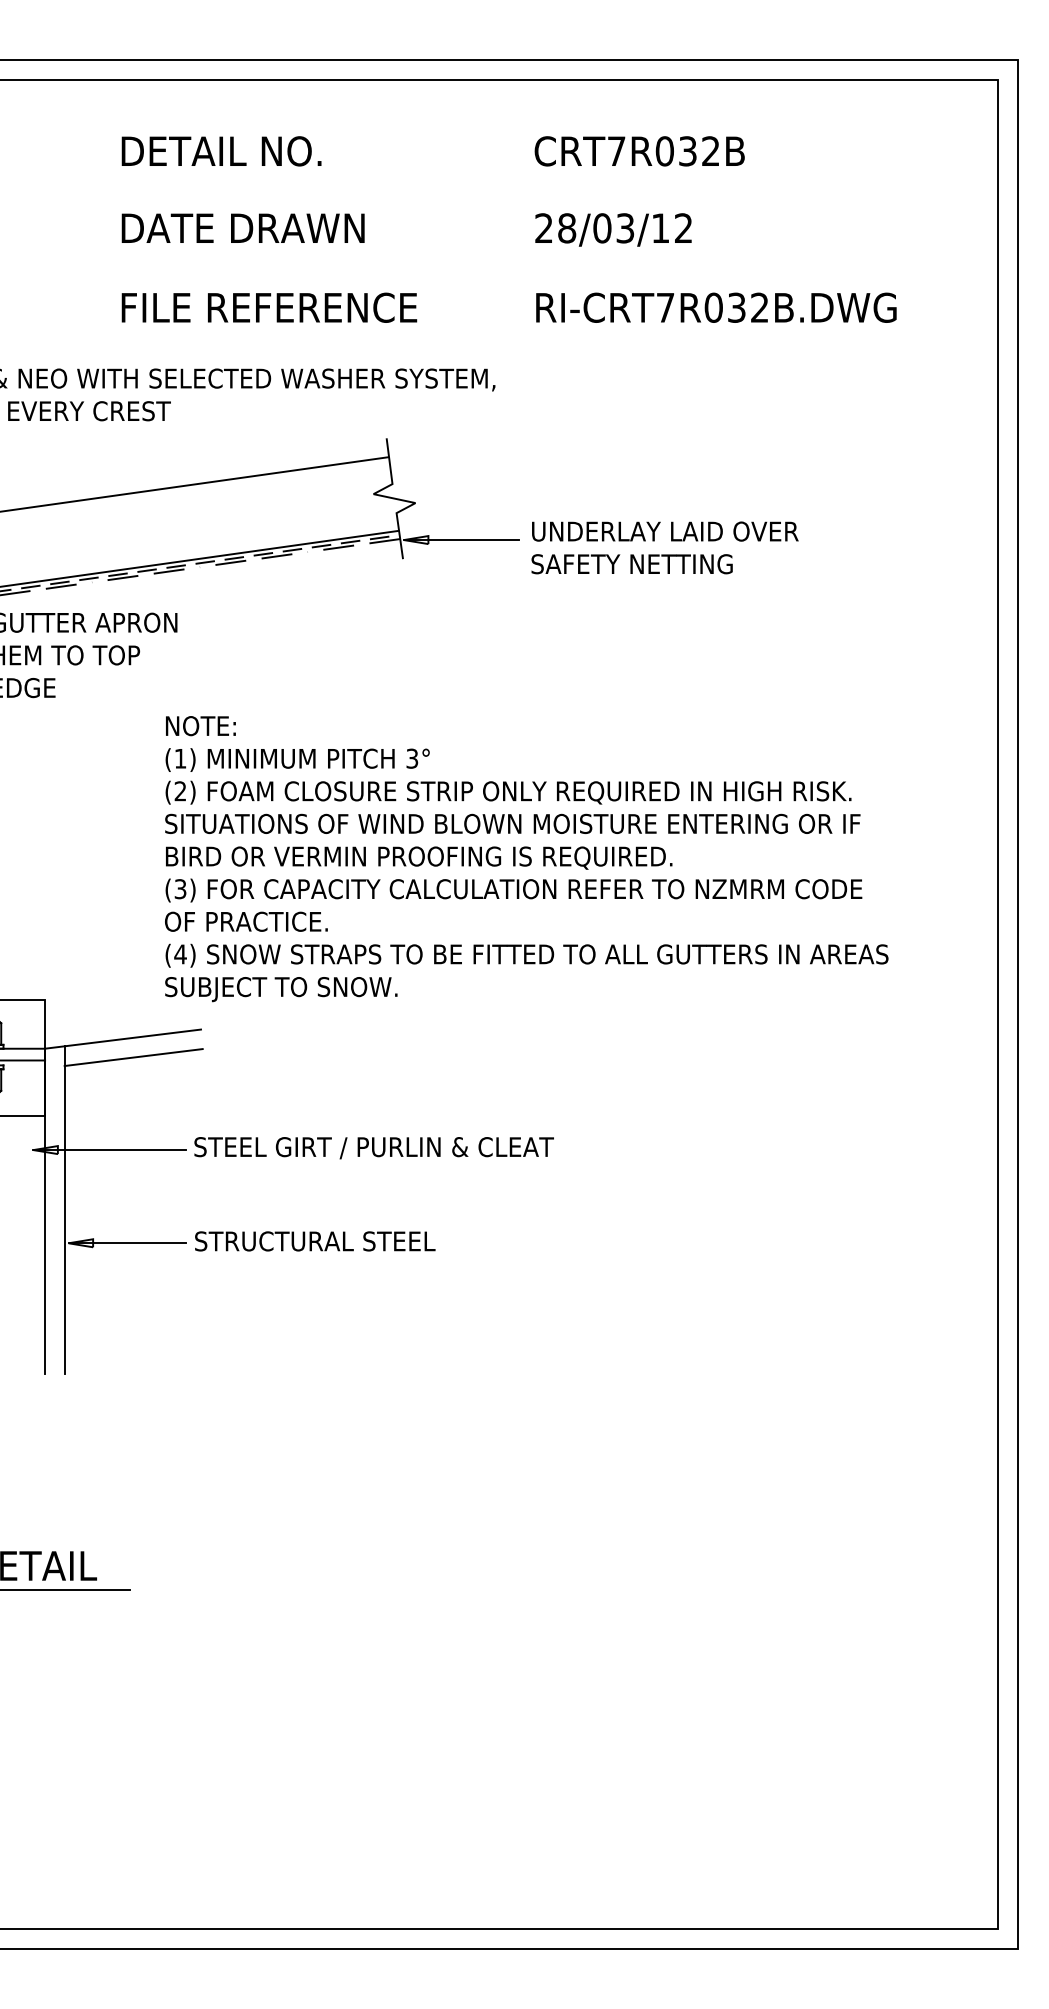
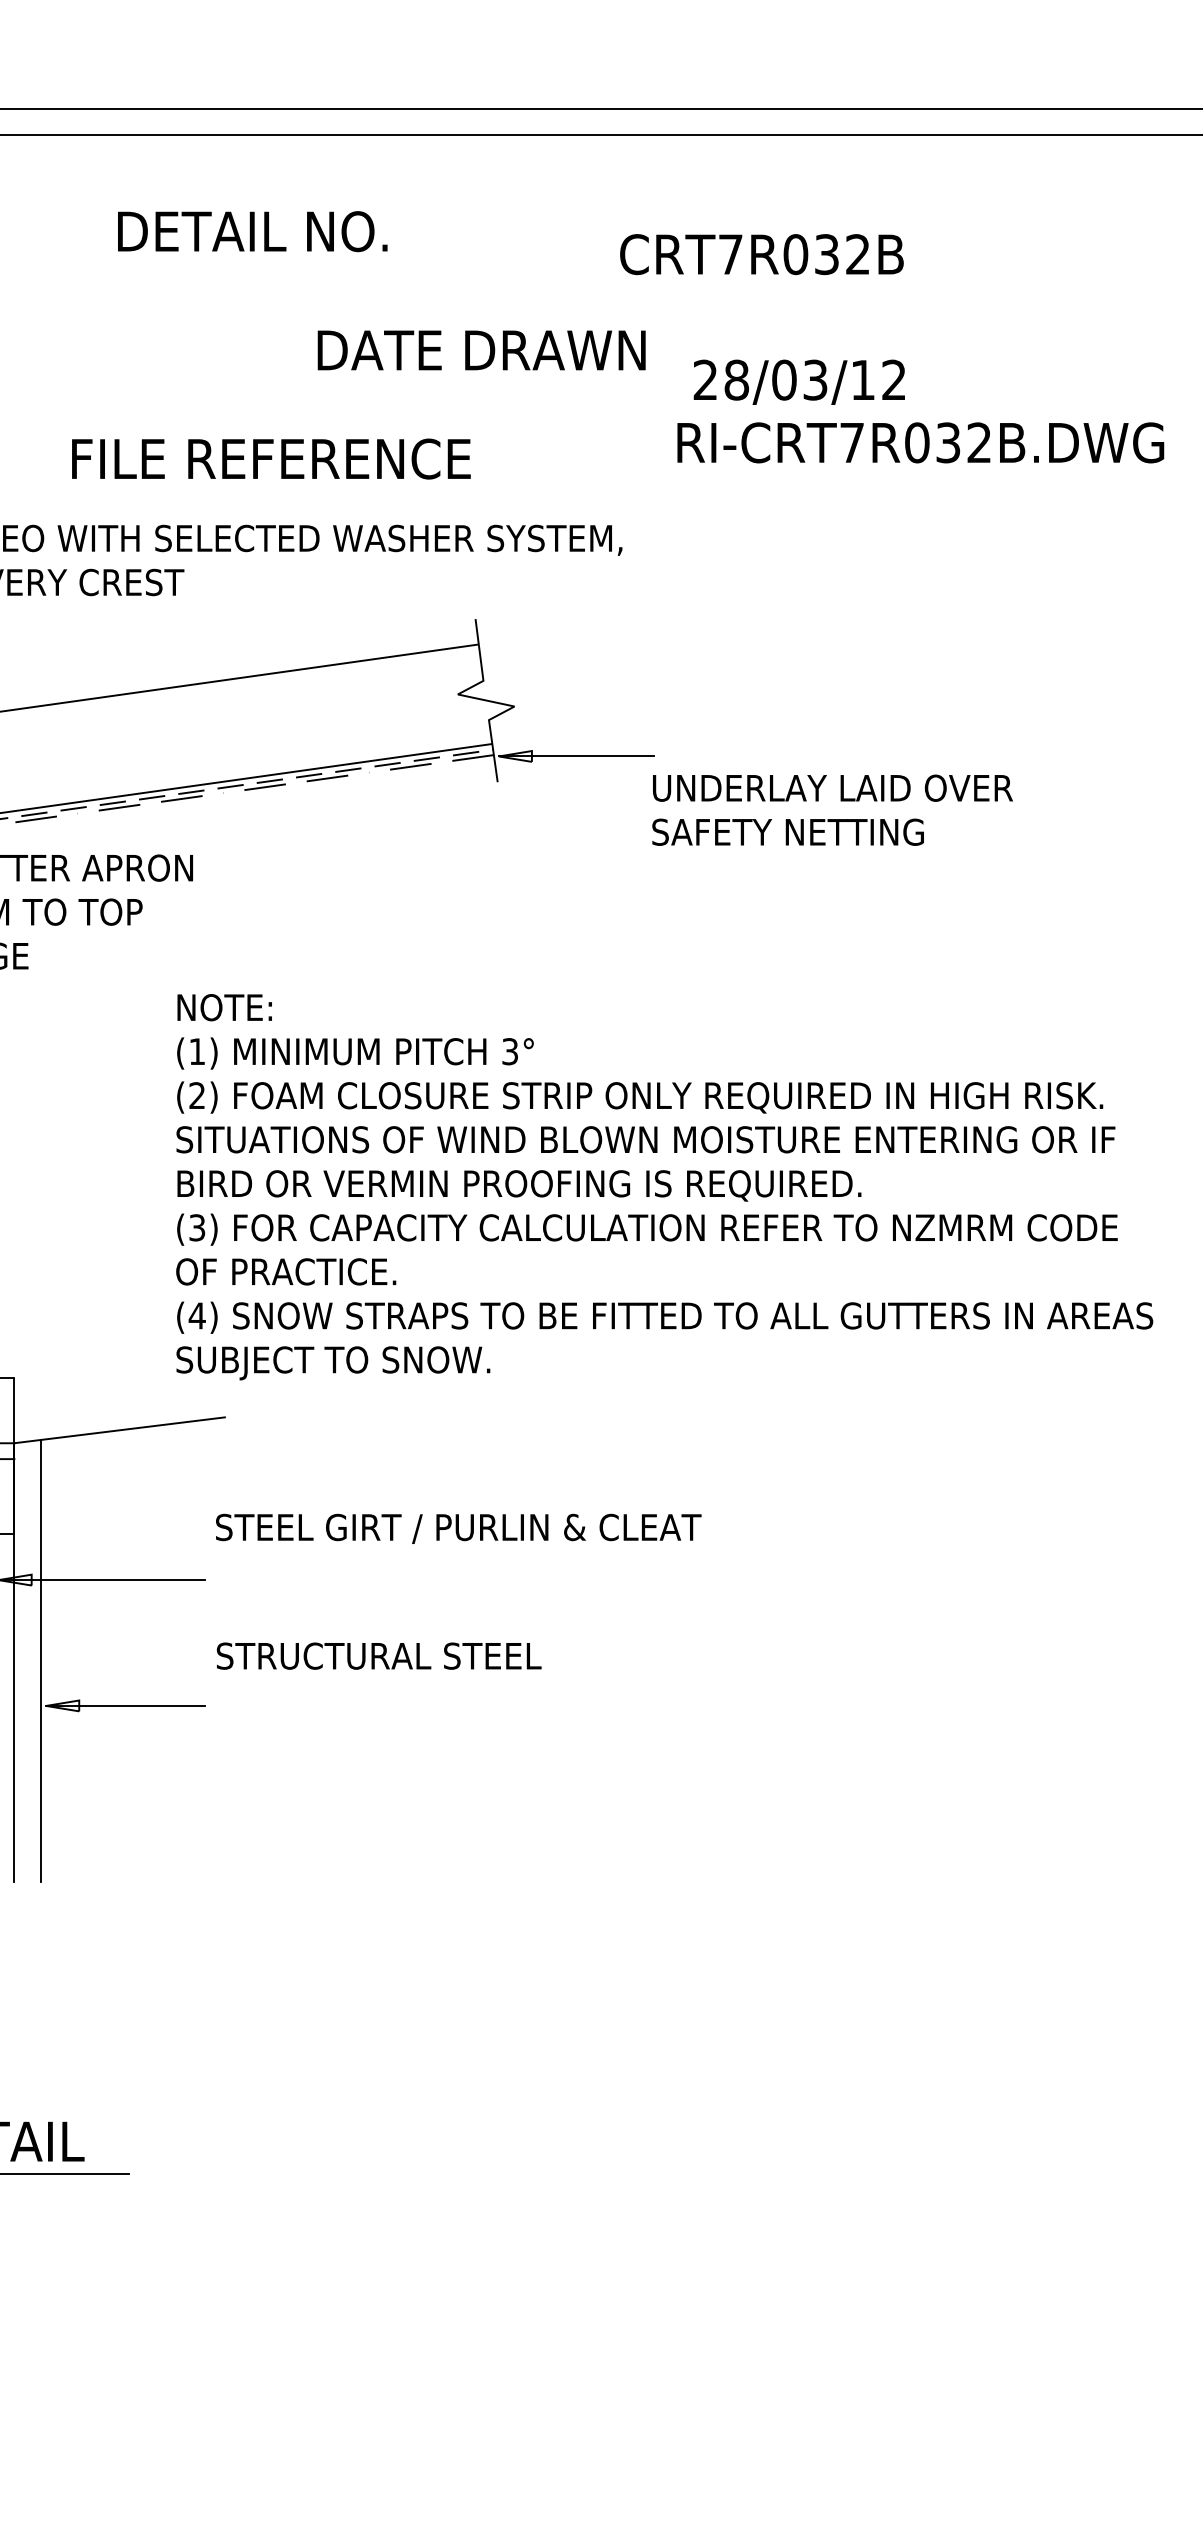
text: (639, 151) -> (761, 254), moved
text: (242, 227) -> (480, 349), moved
text: (613, 229) -> (799, 381), moved
text: (269, 307) -> (271, 458), moved
text: (664, 547) -> (831, 809), moved
line: (133, 1057) -> (133, 1455), removed
text: (373, 1148) -> (457, 1529), moved
text: (315, 1241) -> (379, 1656), moved

